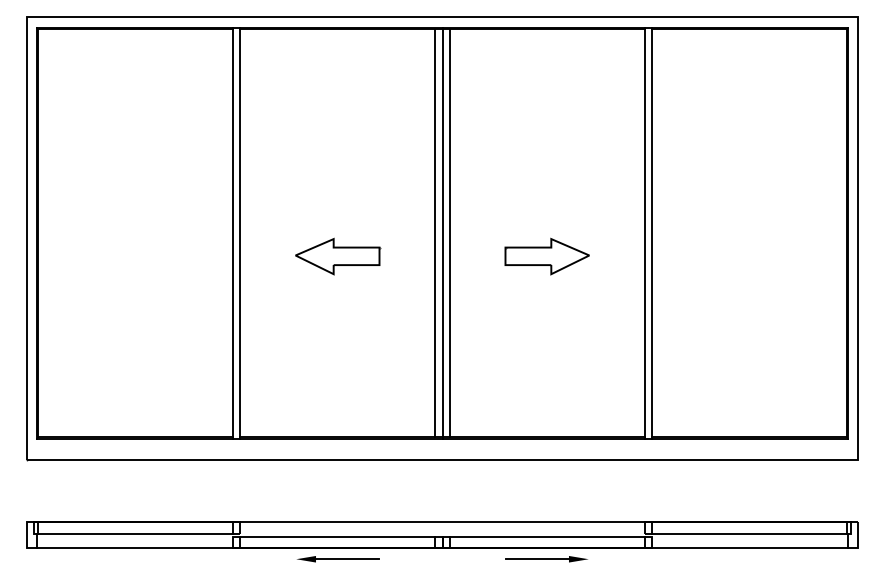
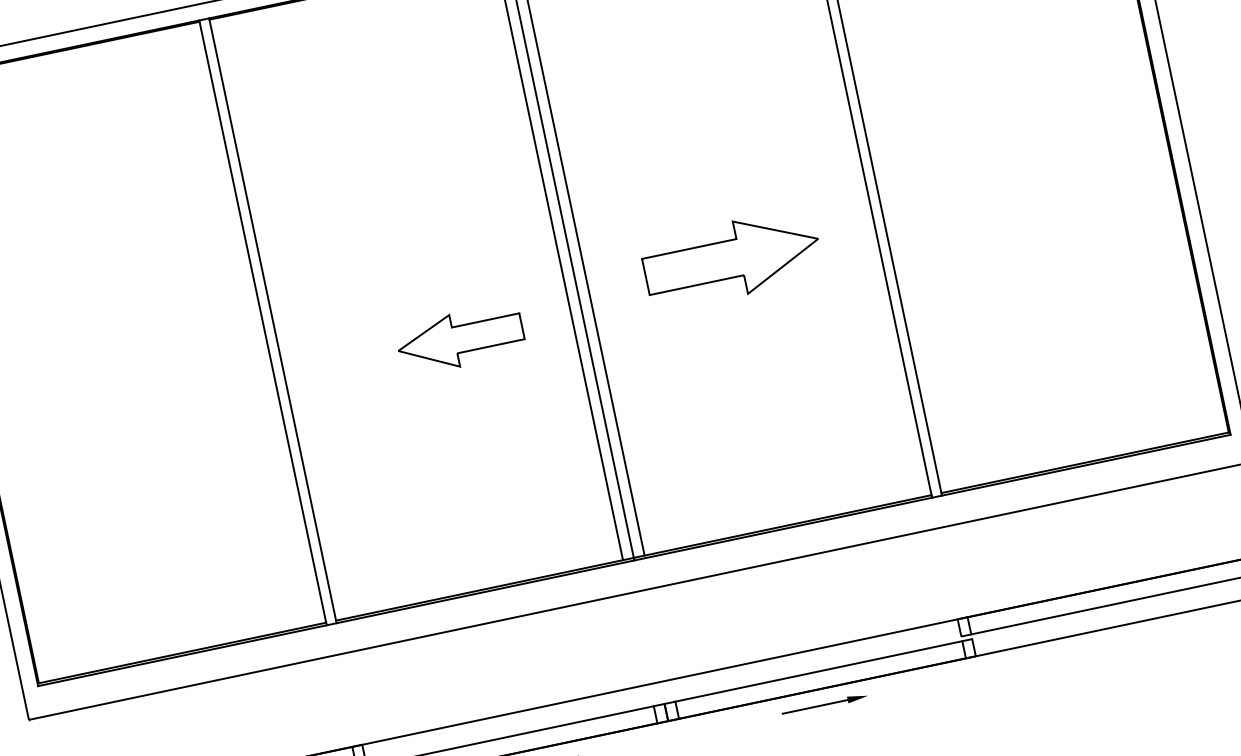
part: (338, 256) -> (461, 339), moved
part: (546, 256) -> (730, 259), size x1.4
part: (546, 559) -> (824, 705), size x0.7

